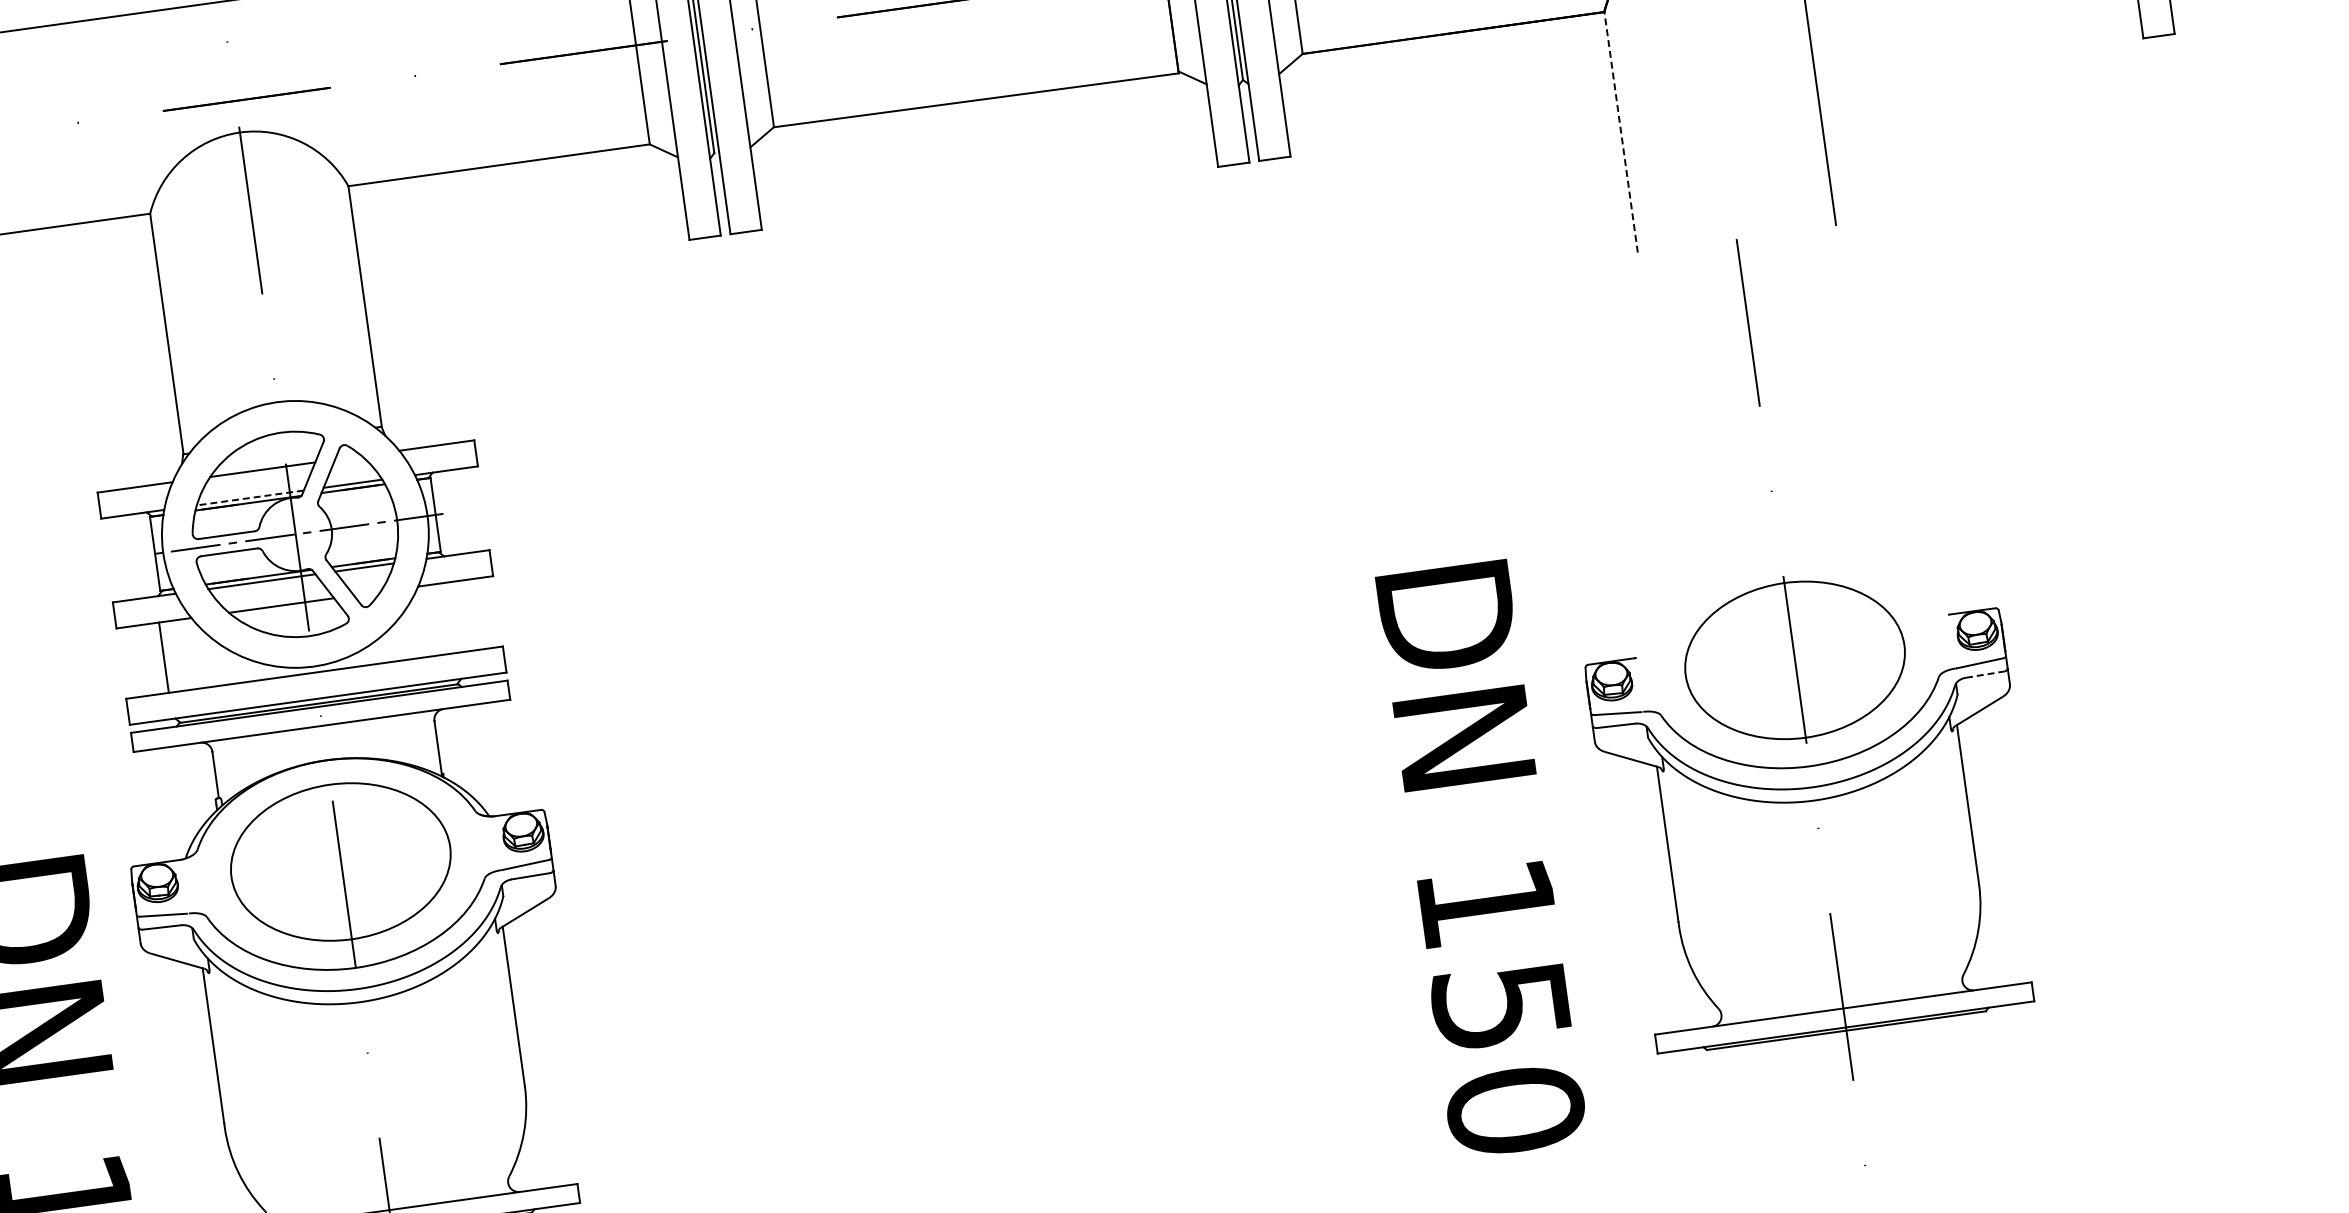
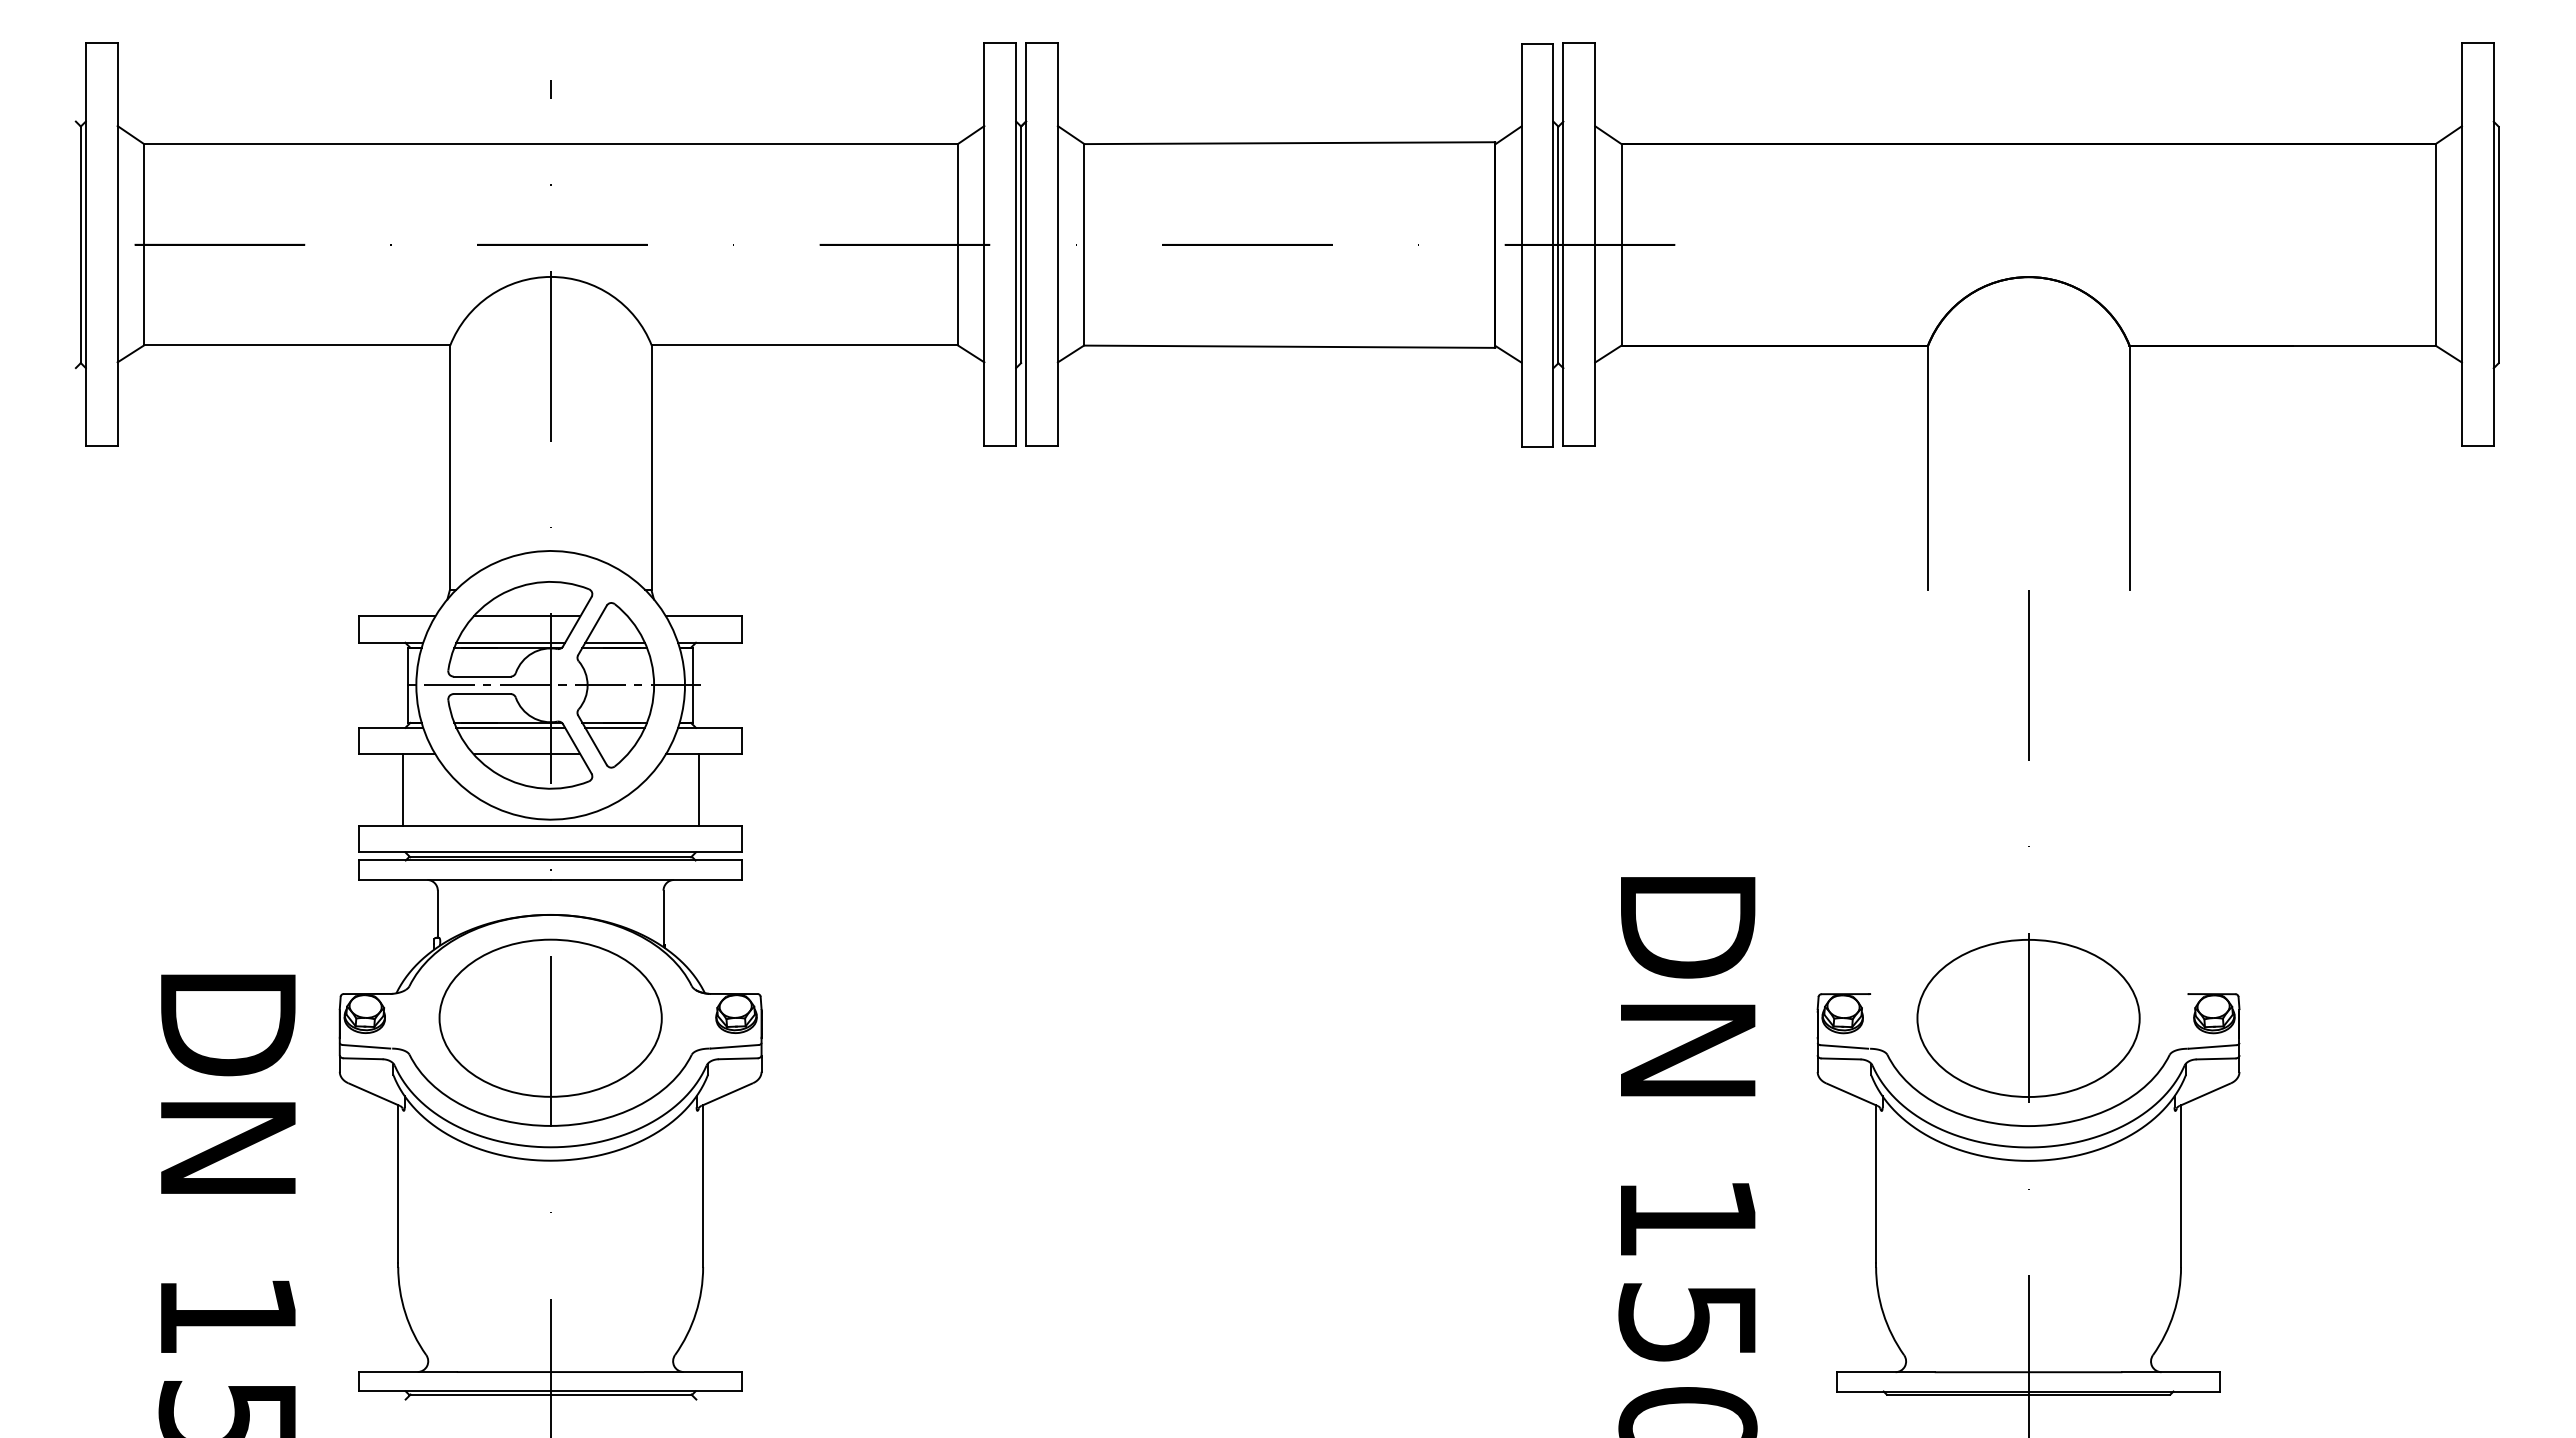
line: (1621, 131) -> (1928, 467), dashed -> solid
line: (250, 497) -> (510, 642), dashed -> solid
line: (455, 616) -> (698, 789), added
line: (1985, 674) -> (2216, 1058), dashed -> solid

